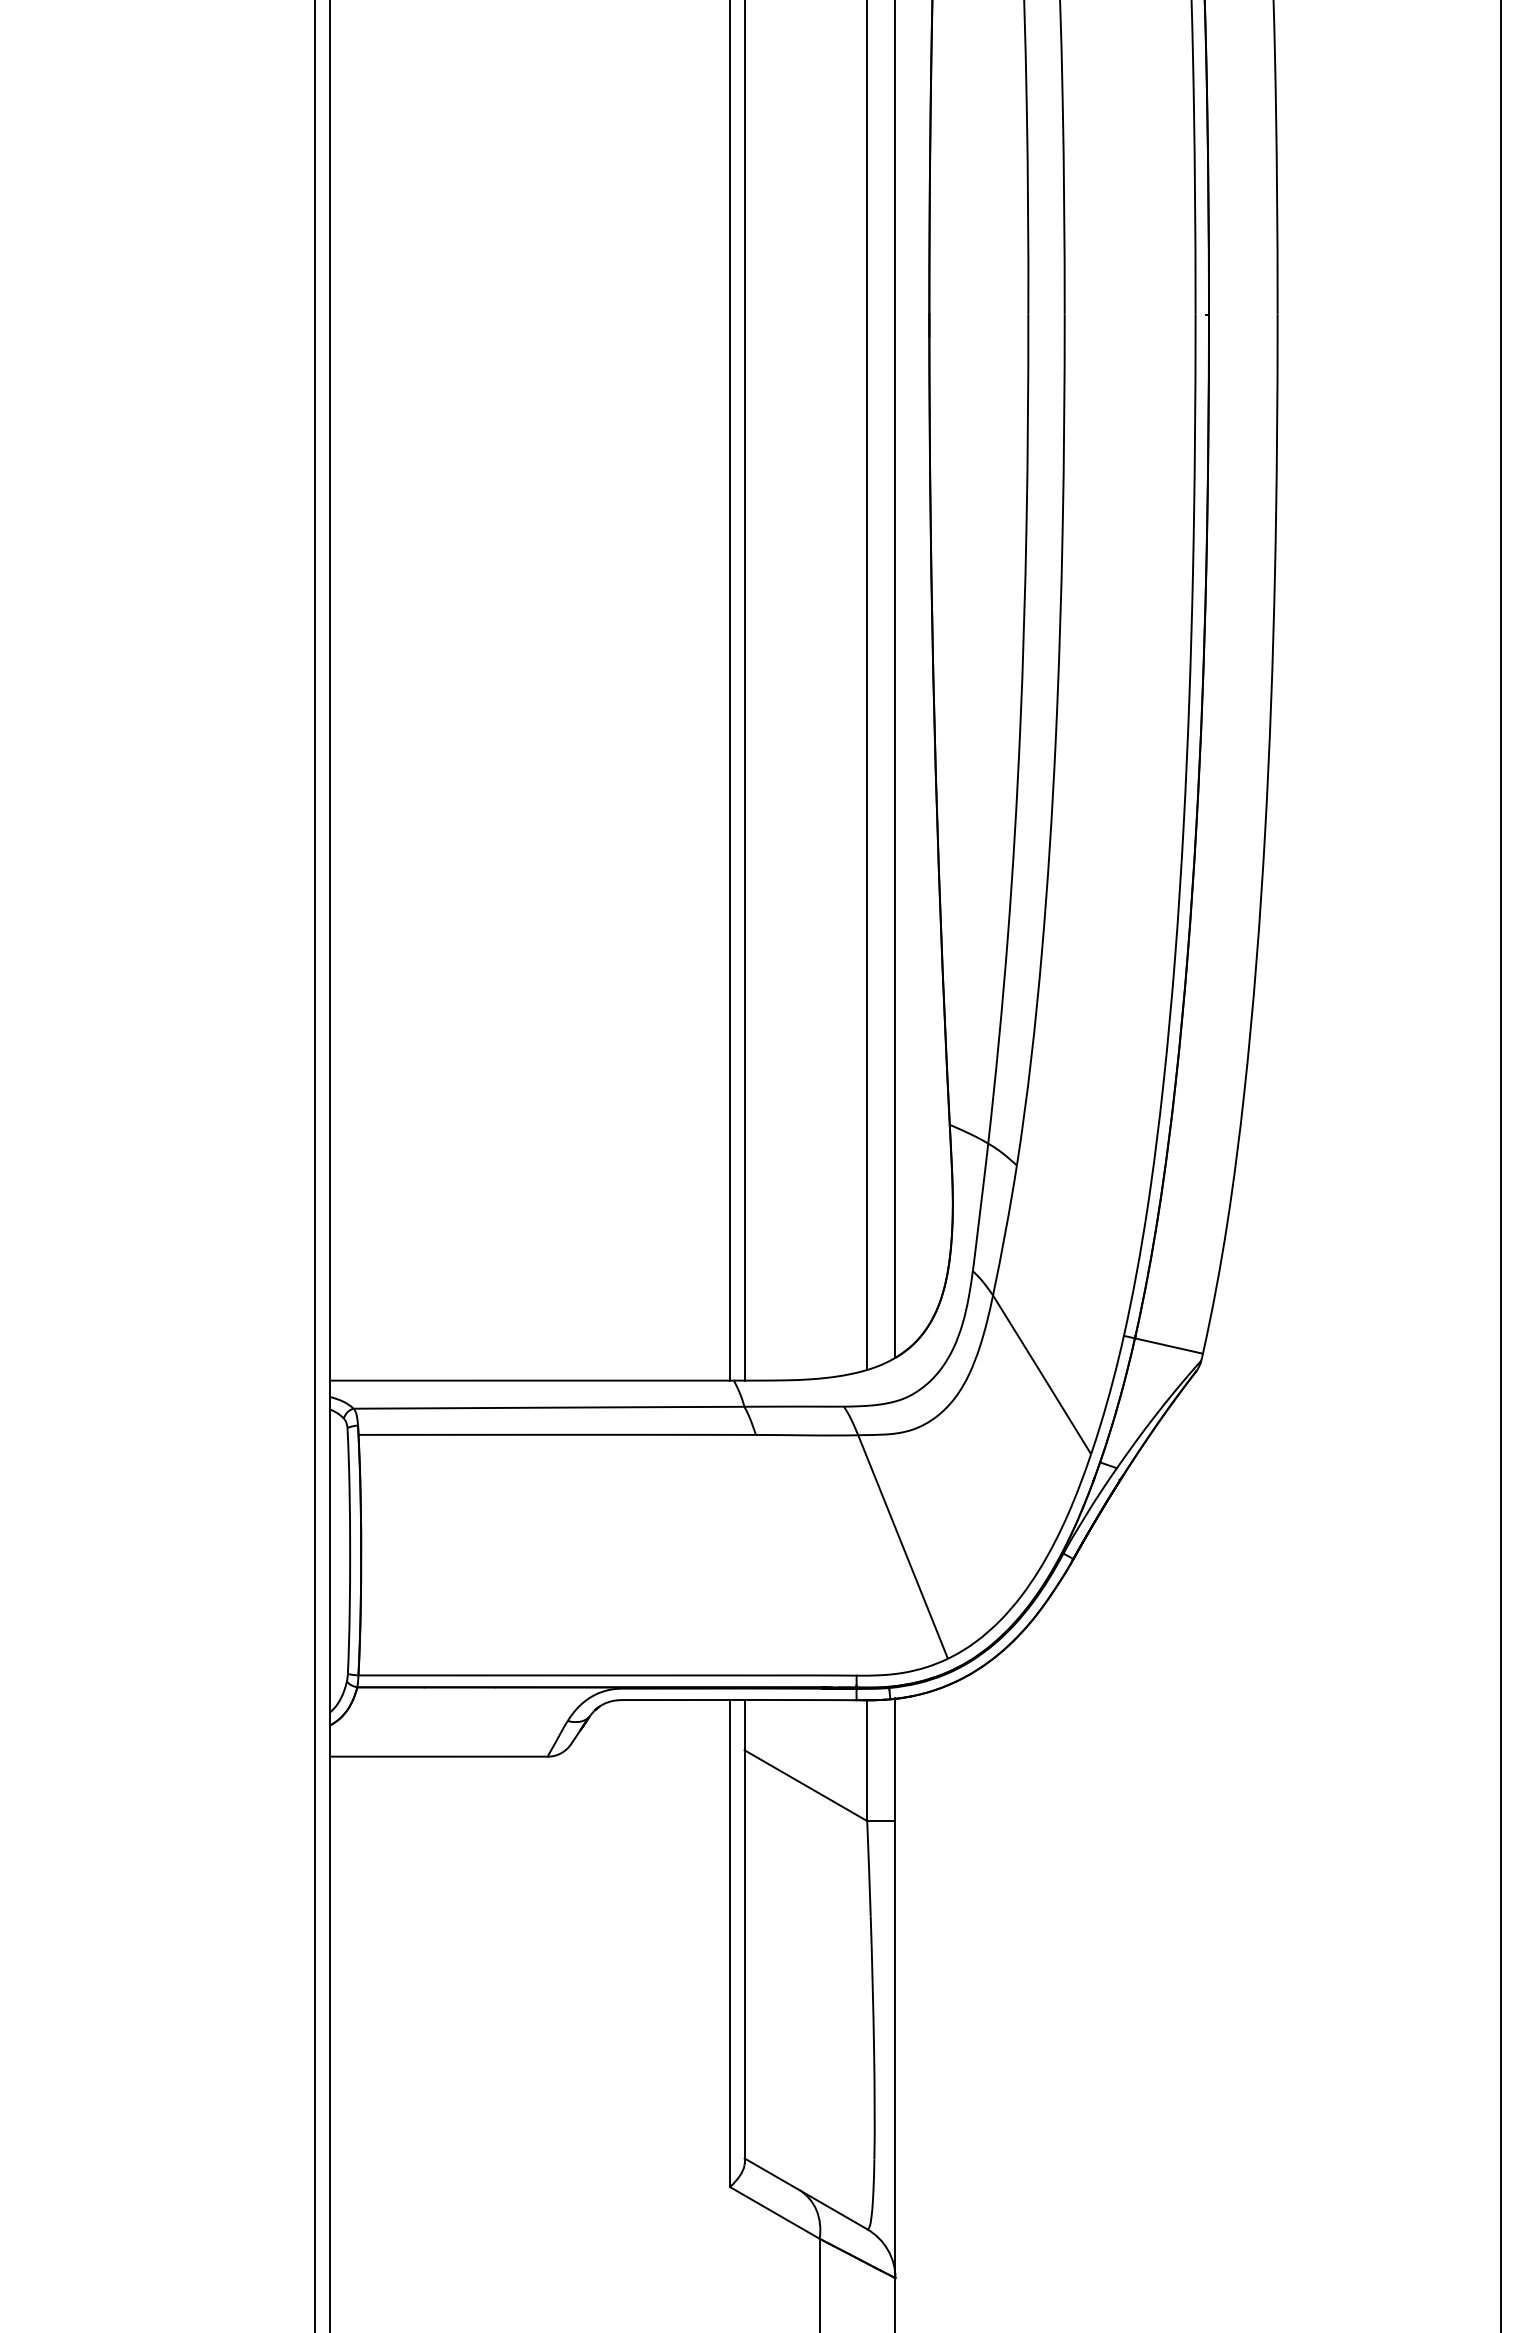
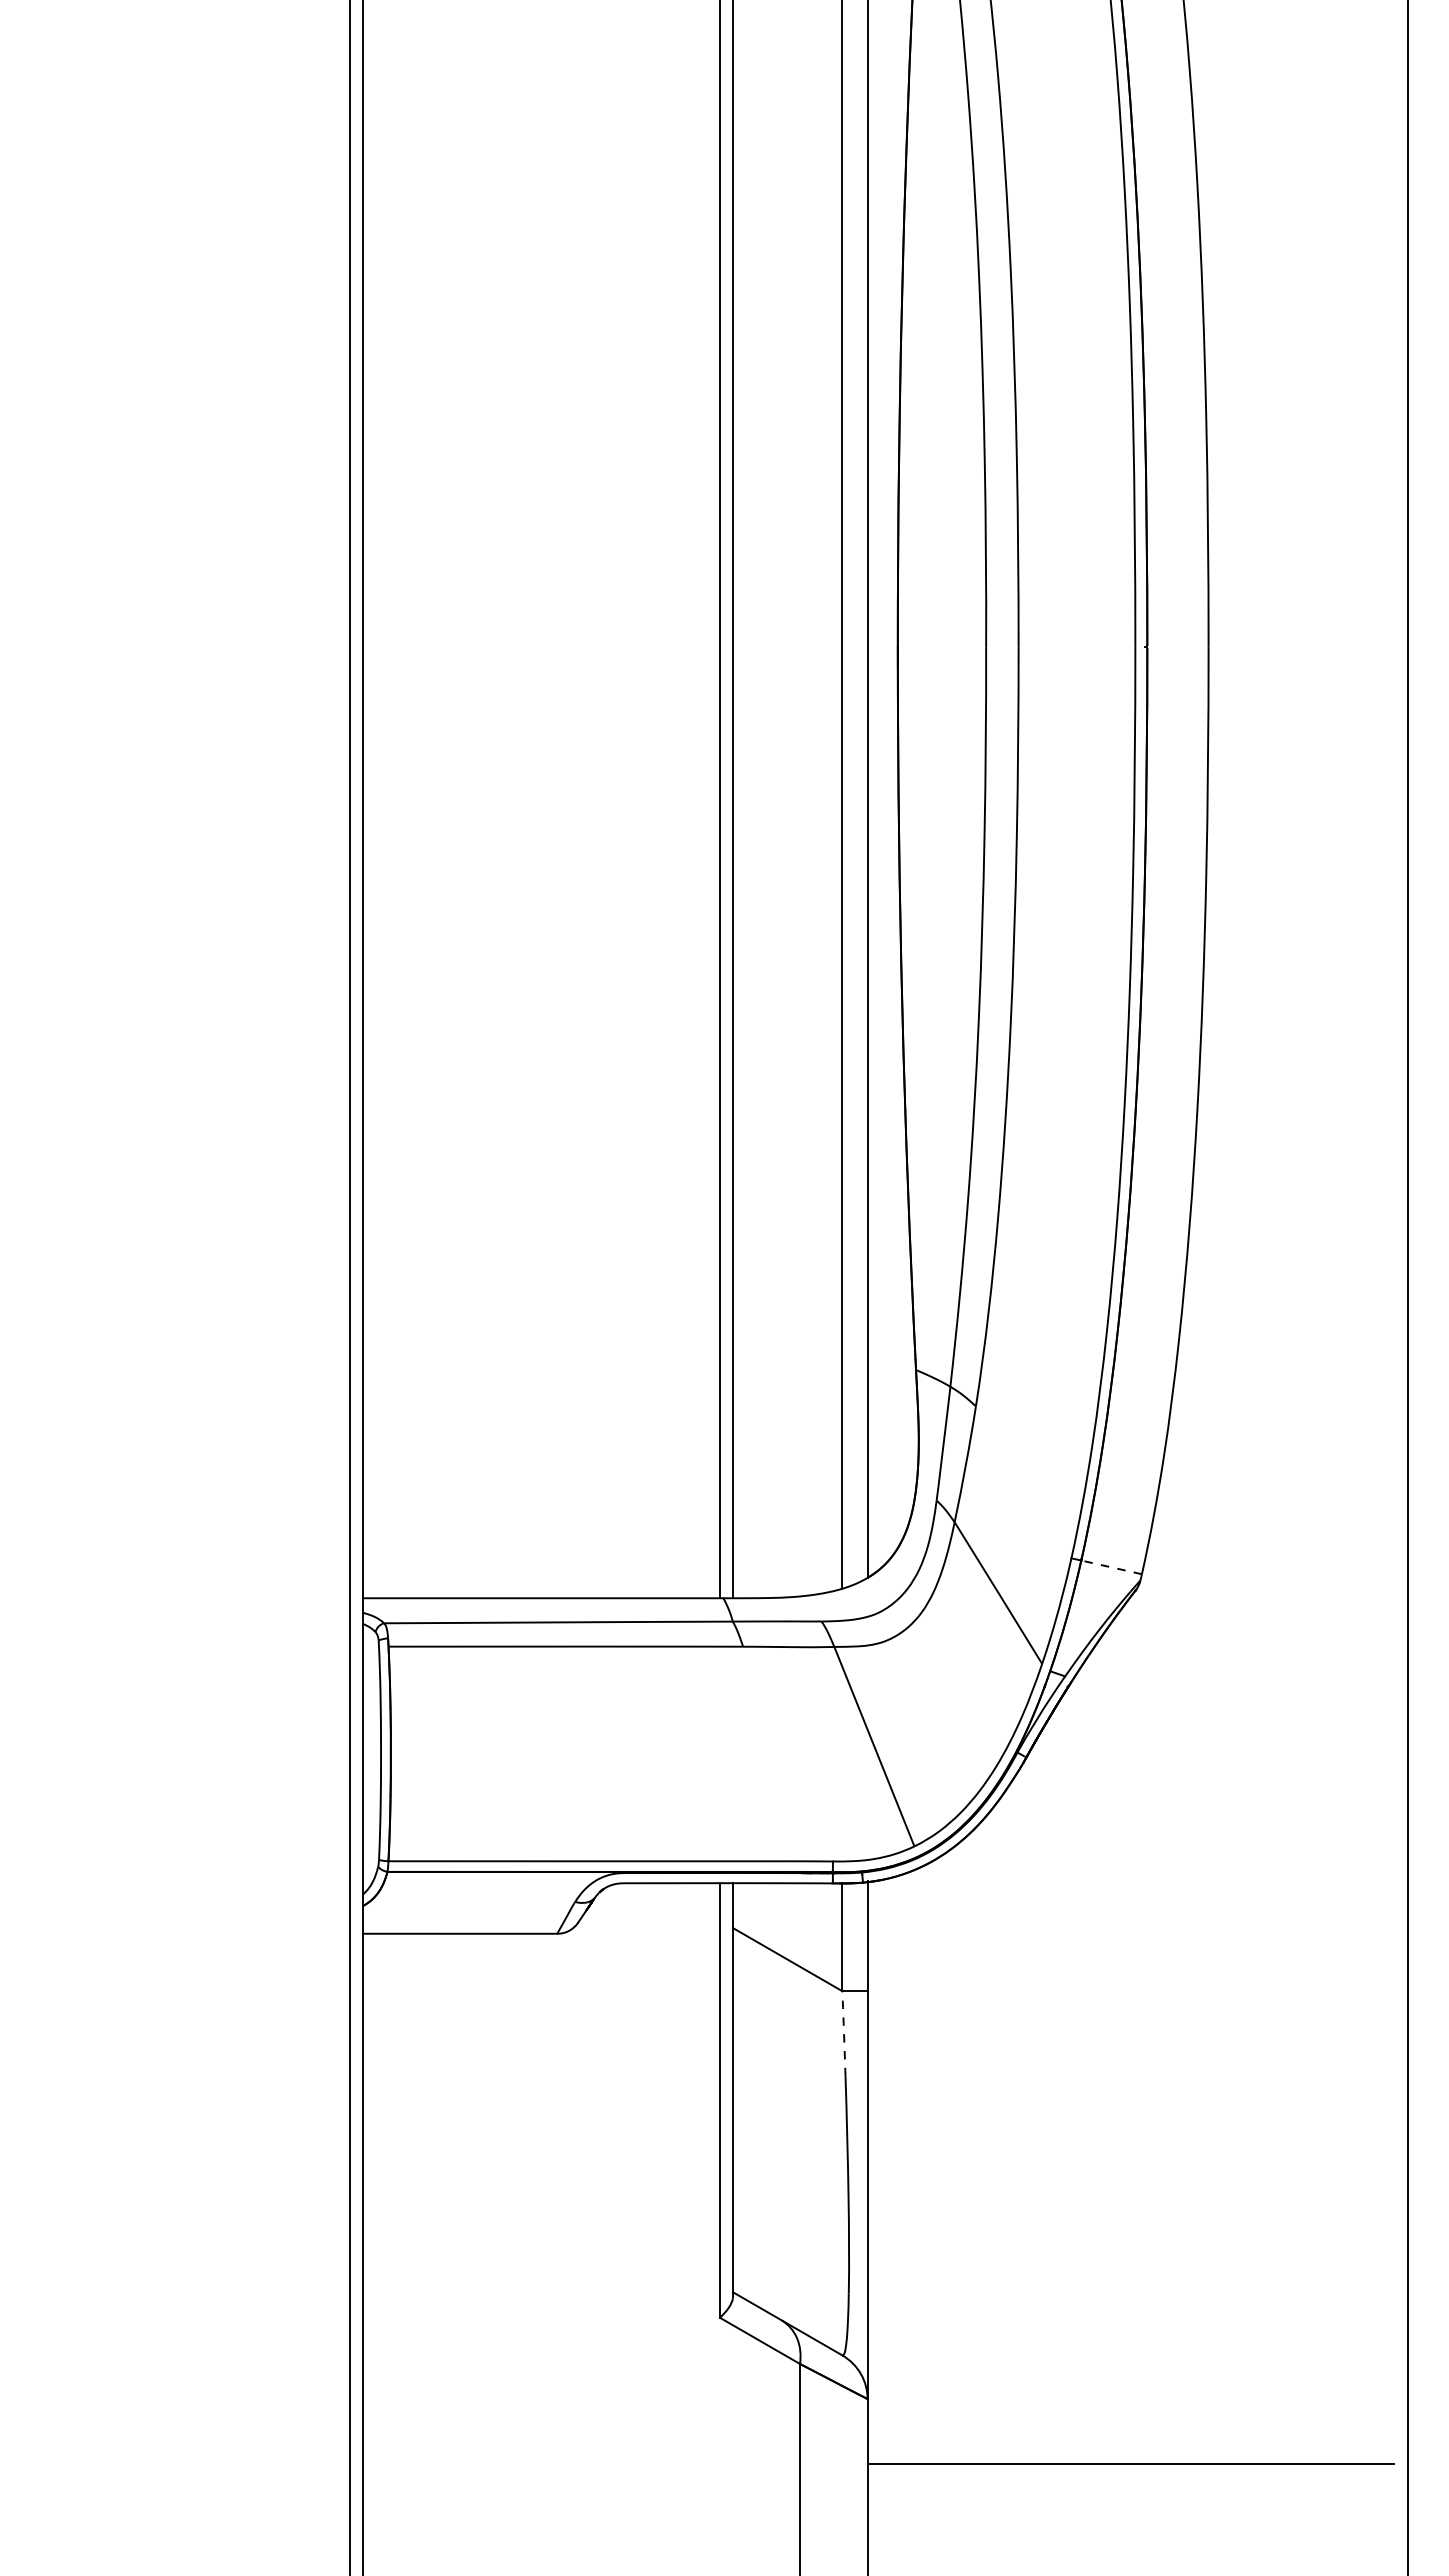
line: (1168, 1346) -> (1111, 1567), solid -> dashed
arc: (869, 1868) -> (844, 2033), solid -> dashed

